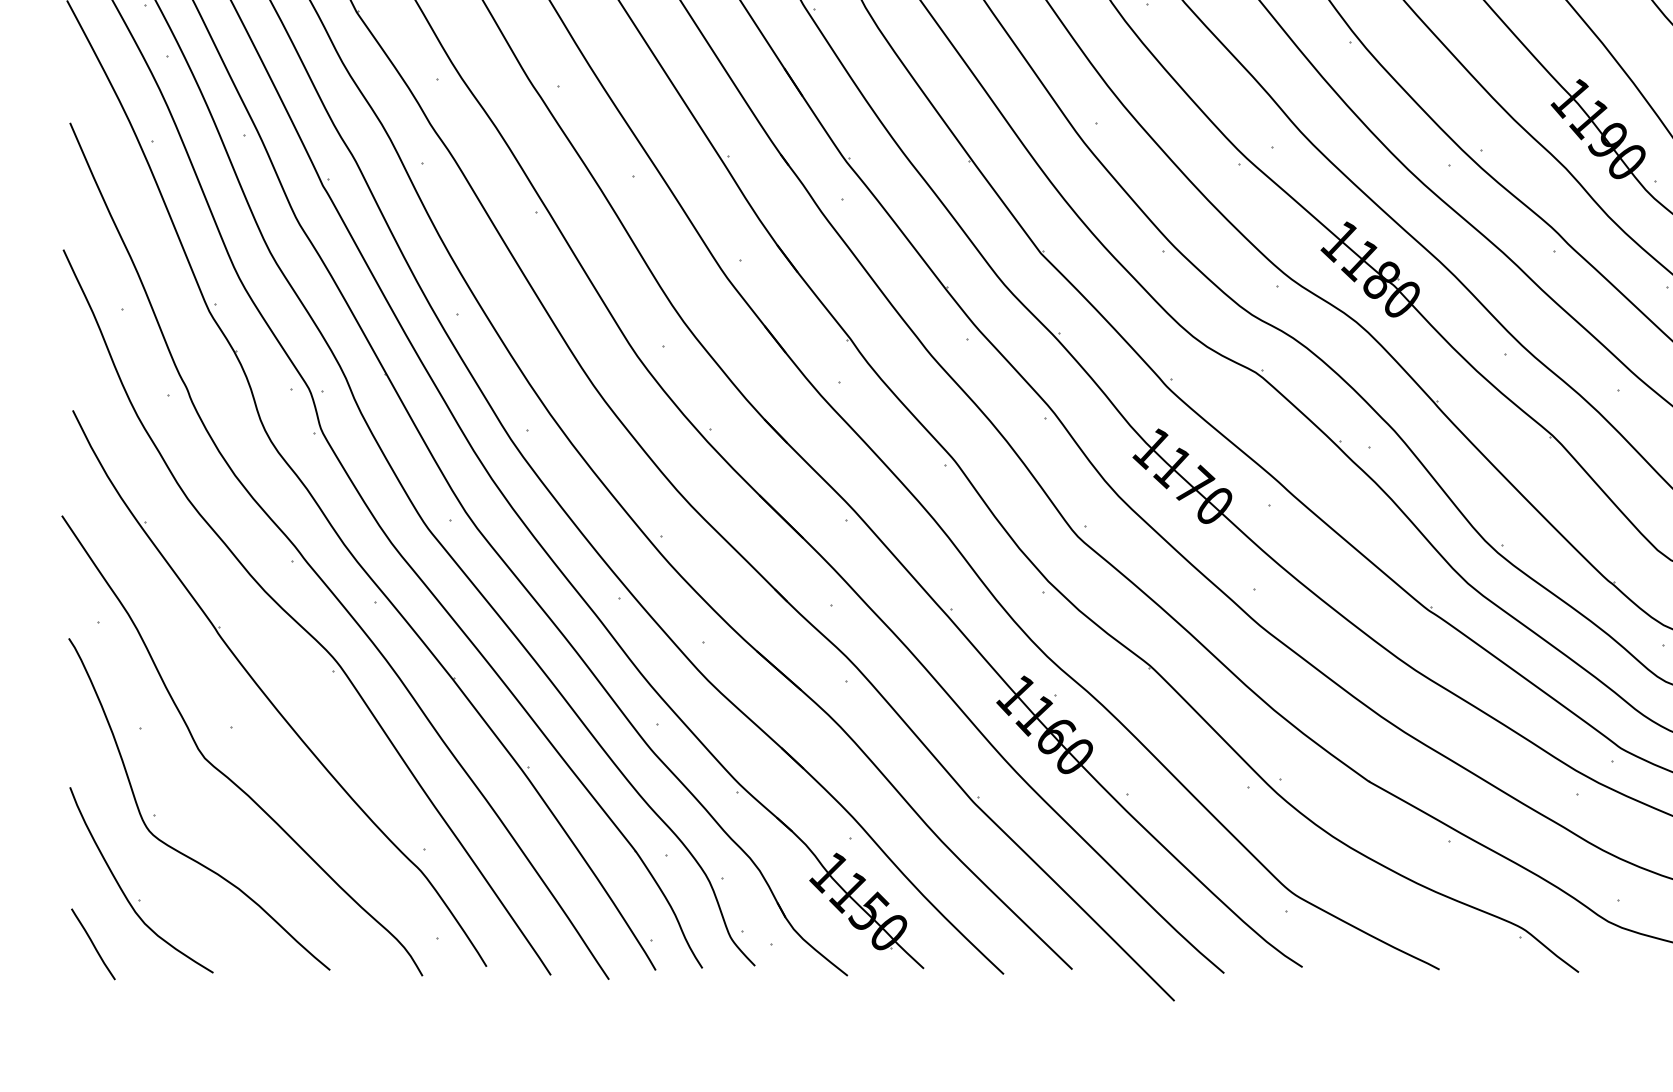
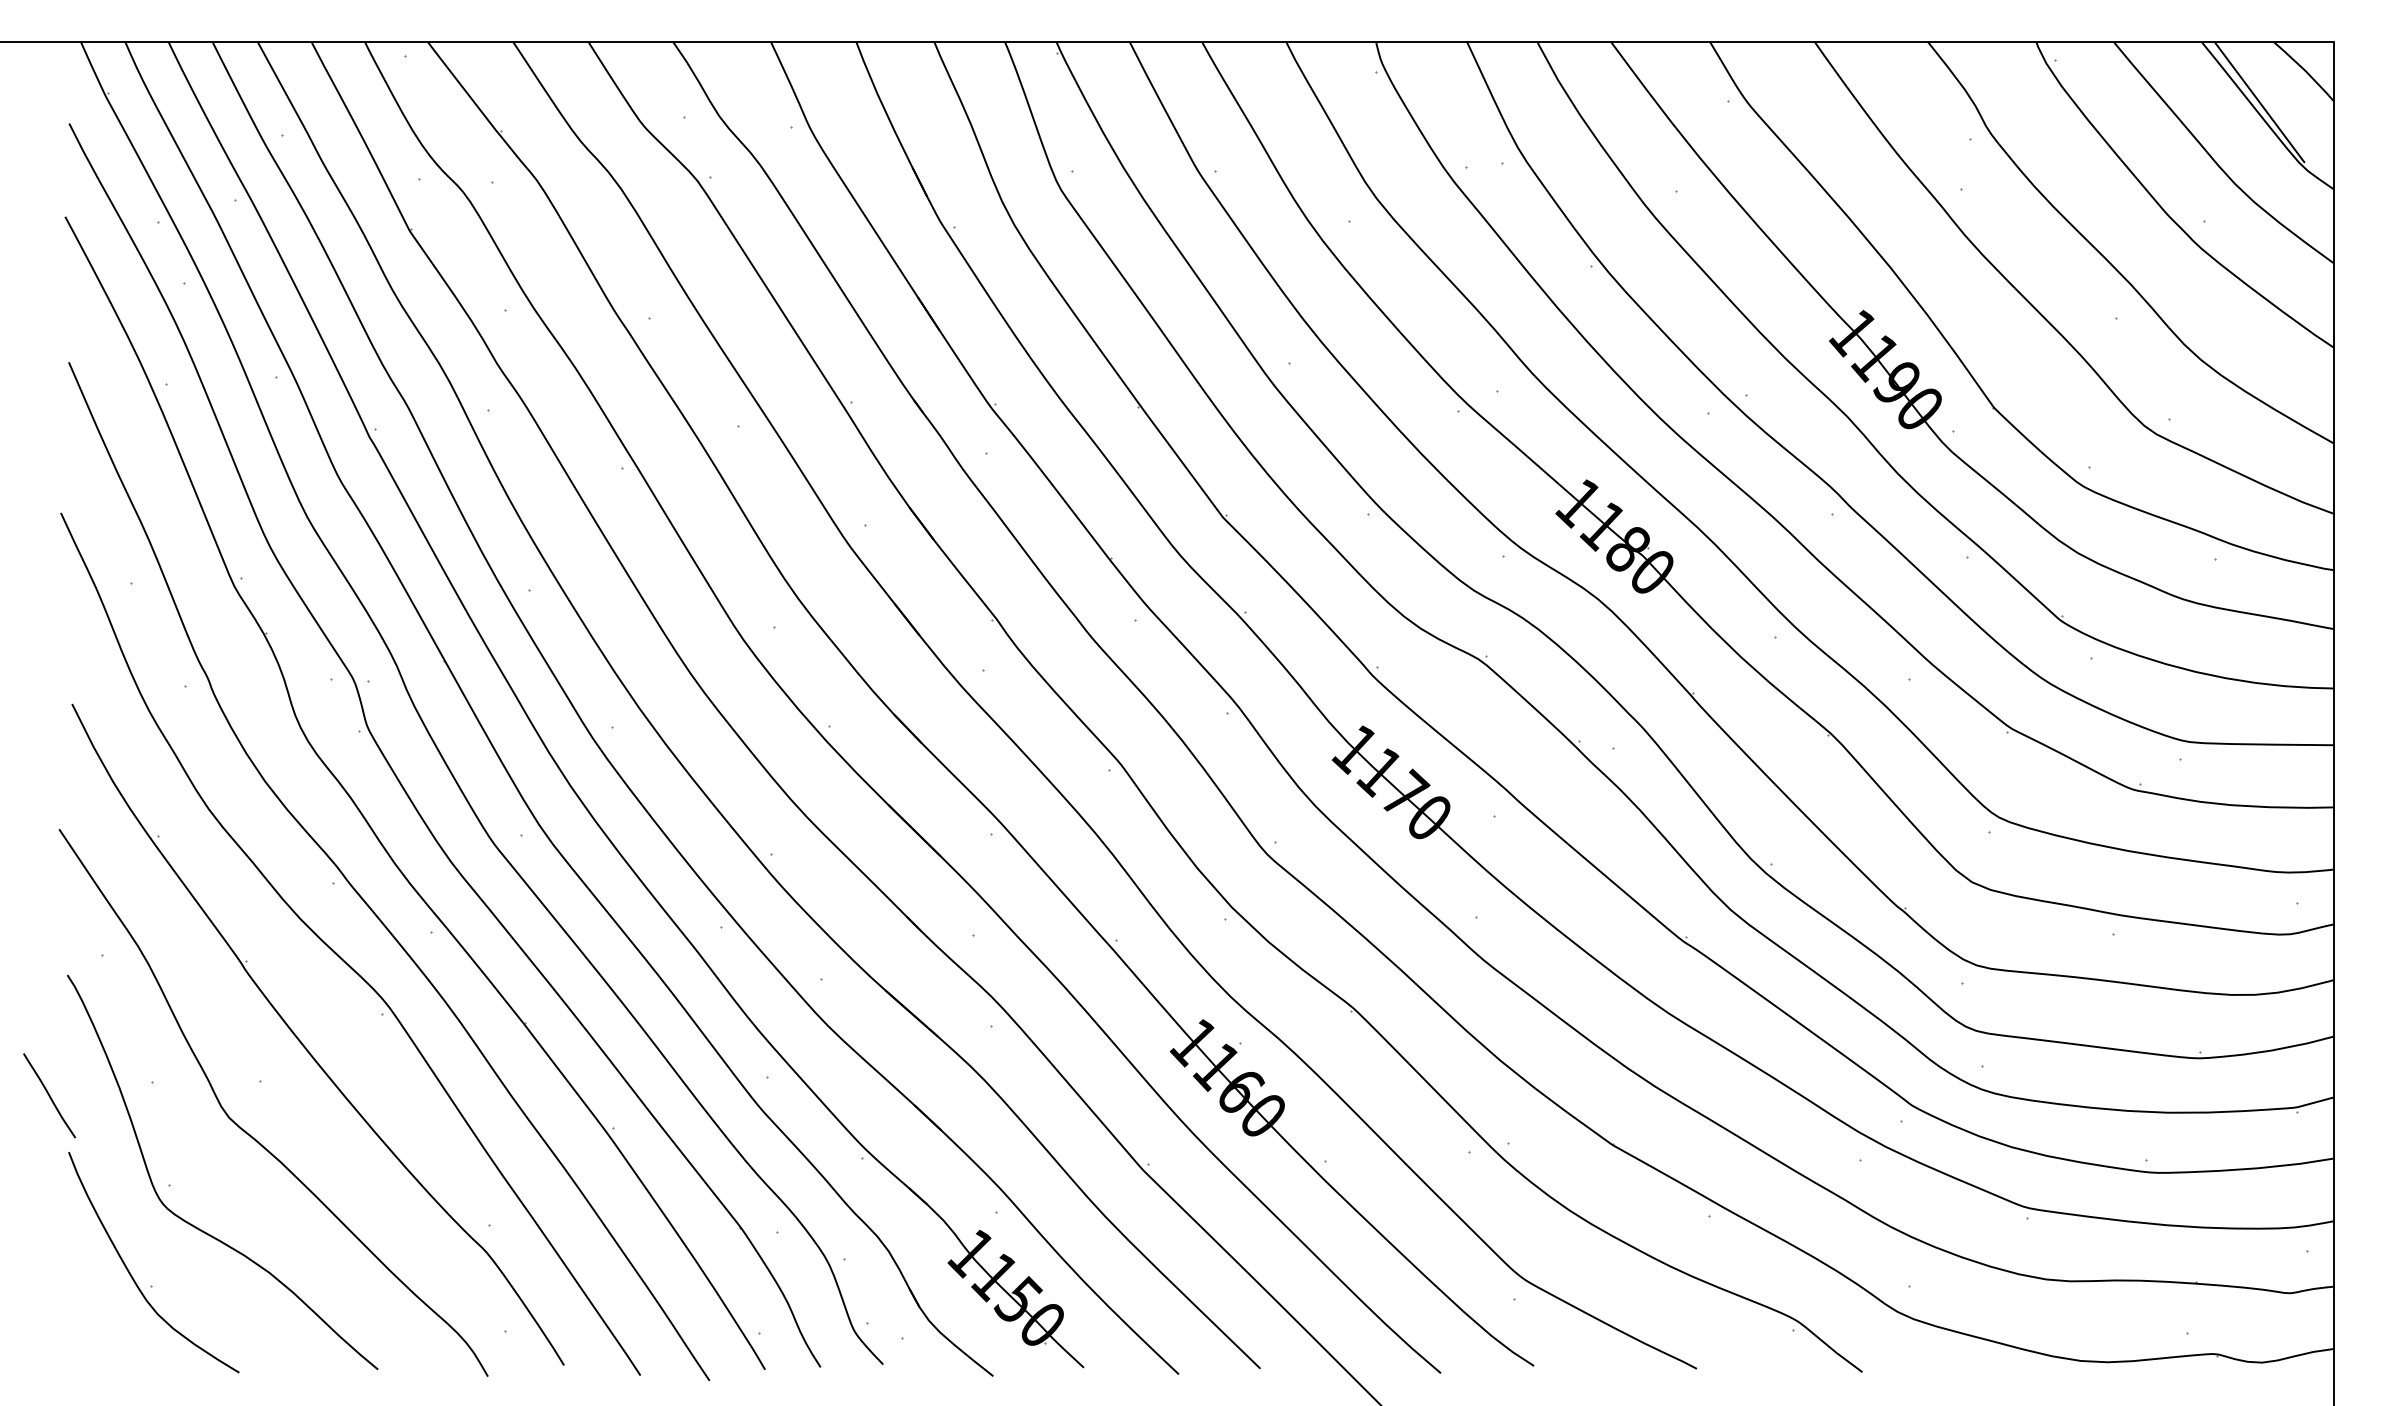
curve: (93, 944) -> (49, 1095), moved

